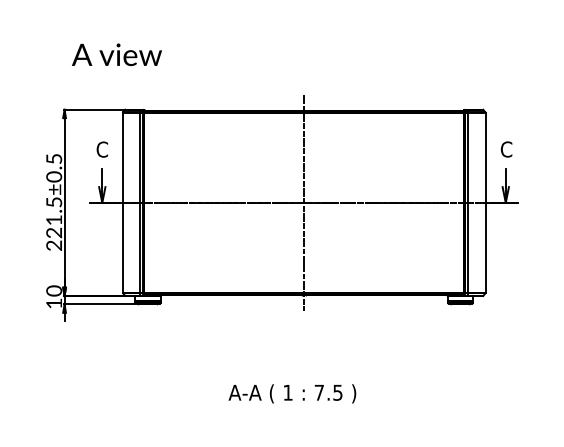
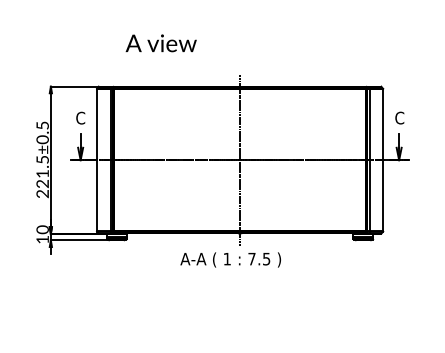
text: (116, 55) -> (160, 43), moved
text: (292, 393) -> (230, 259), moved

